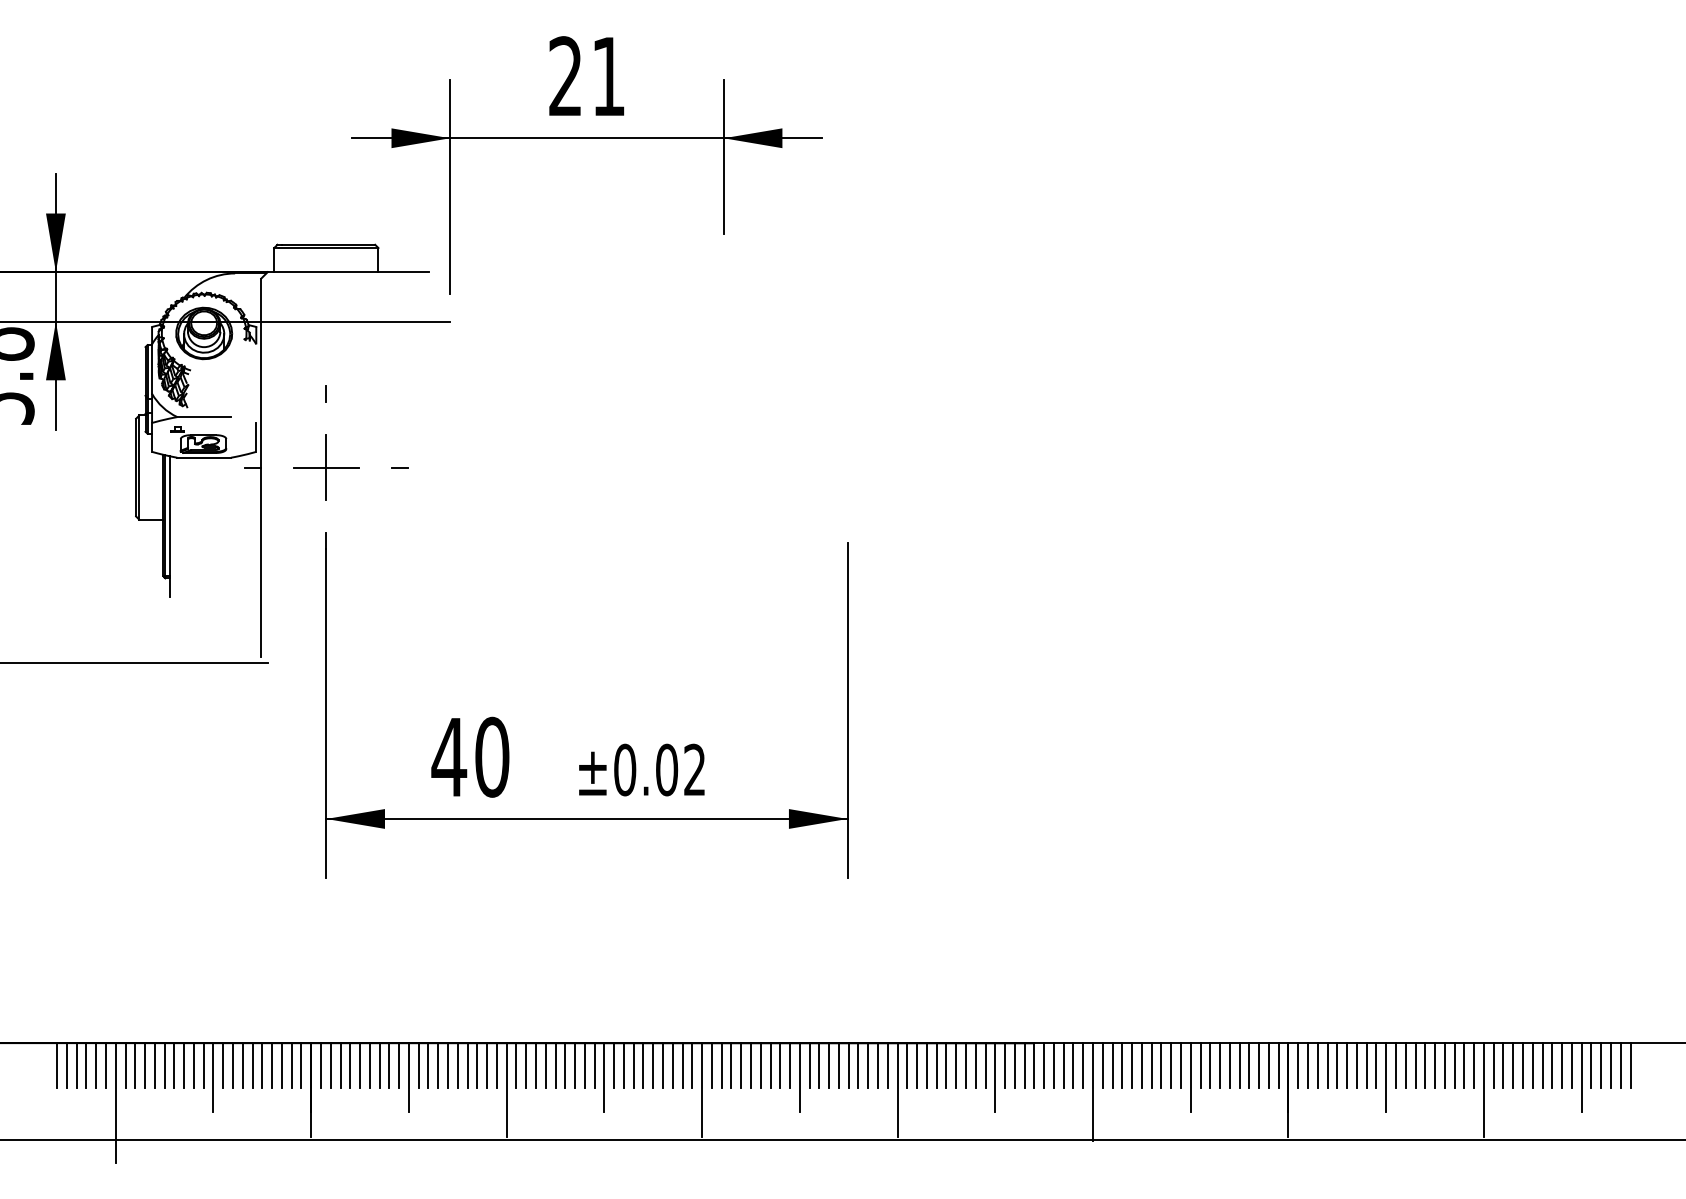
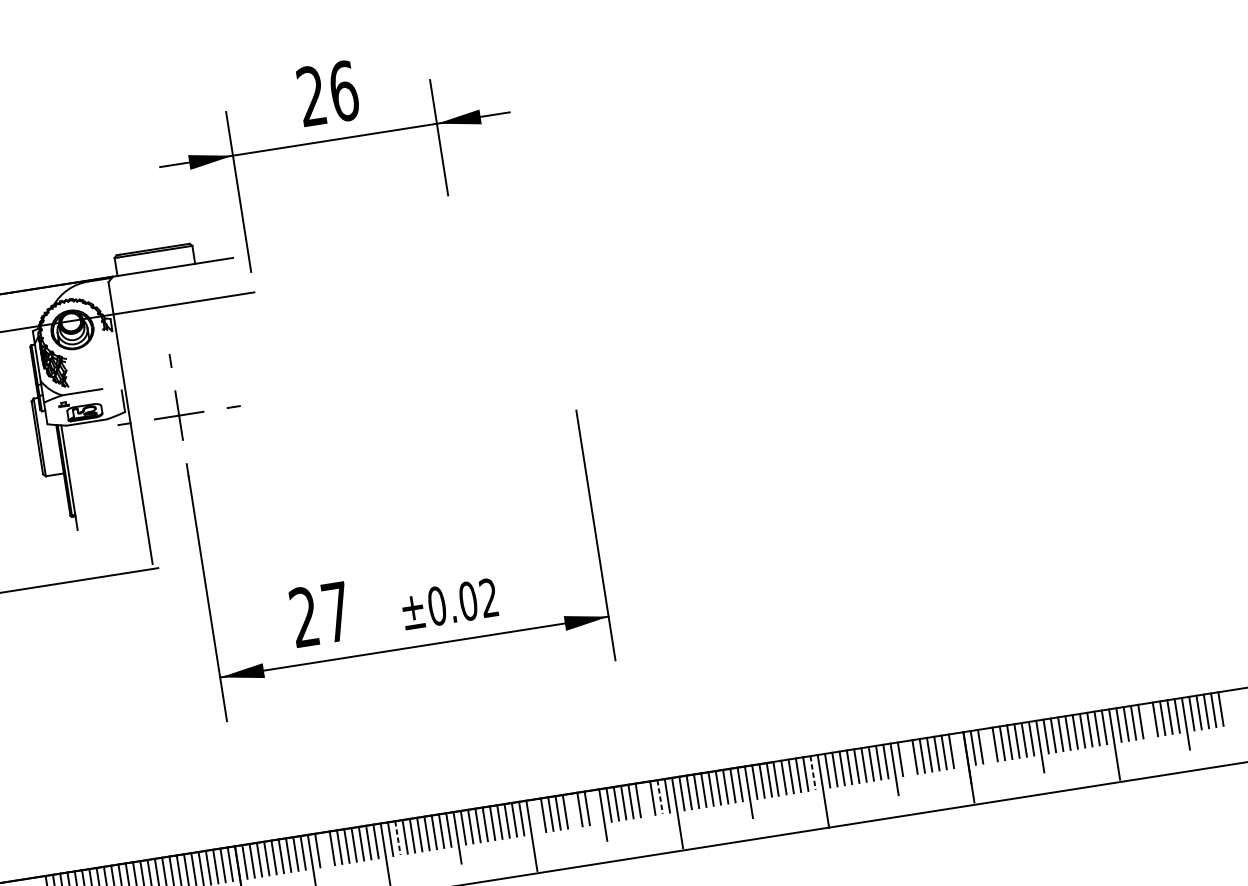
text: (609, 76) -> (344, 91), 21 -> 26
text: (470, 756) -> (320, 614), 40 -> 27
line: (428, 1065) -> (325, 849), removed
line: (526, 1065) -> (398, 837), solid -> dashed
line: (711, 1065) -> (535, 816), removed
line: (760, 1065) -> (572, 810), removed
line: (790, 1065) -> (594, 807), removed
line: (858, 1065) -> (645, 799), removed
line: (878, 1065) -> (660, 796), solid -> dashed
line: (1083, 1065) -> (813, 772), solid -> dashed
line: (1210, 1065) -> (907, 758), removed
line: (1278, 1065) -> (958, 750), removed
line: (1317, 1065) -> (987, 745), removed
line: (1532, 1065) -> (1147, 720), removed

